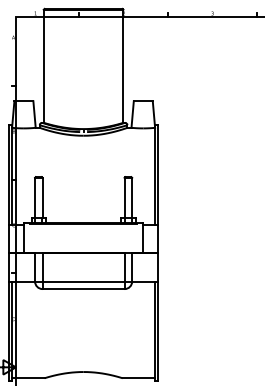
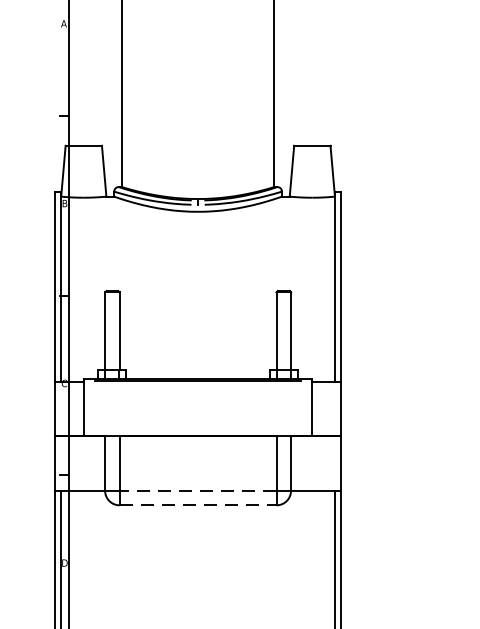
line: (83, 281) -> (197, 490), solid -> dashed
line: (83, 289) -> (197, 506), solid -> dashed

